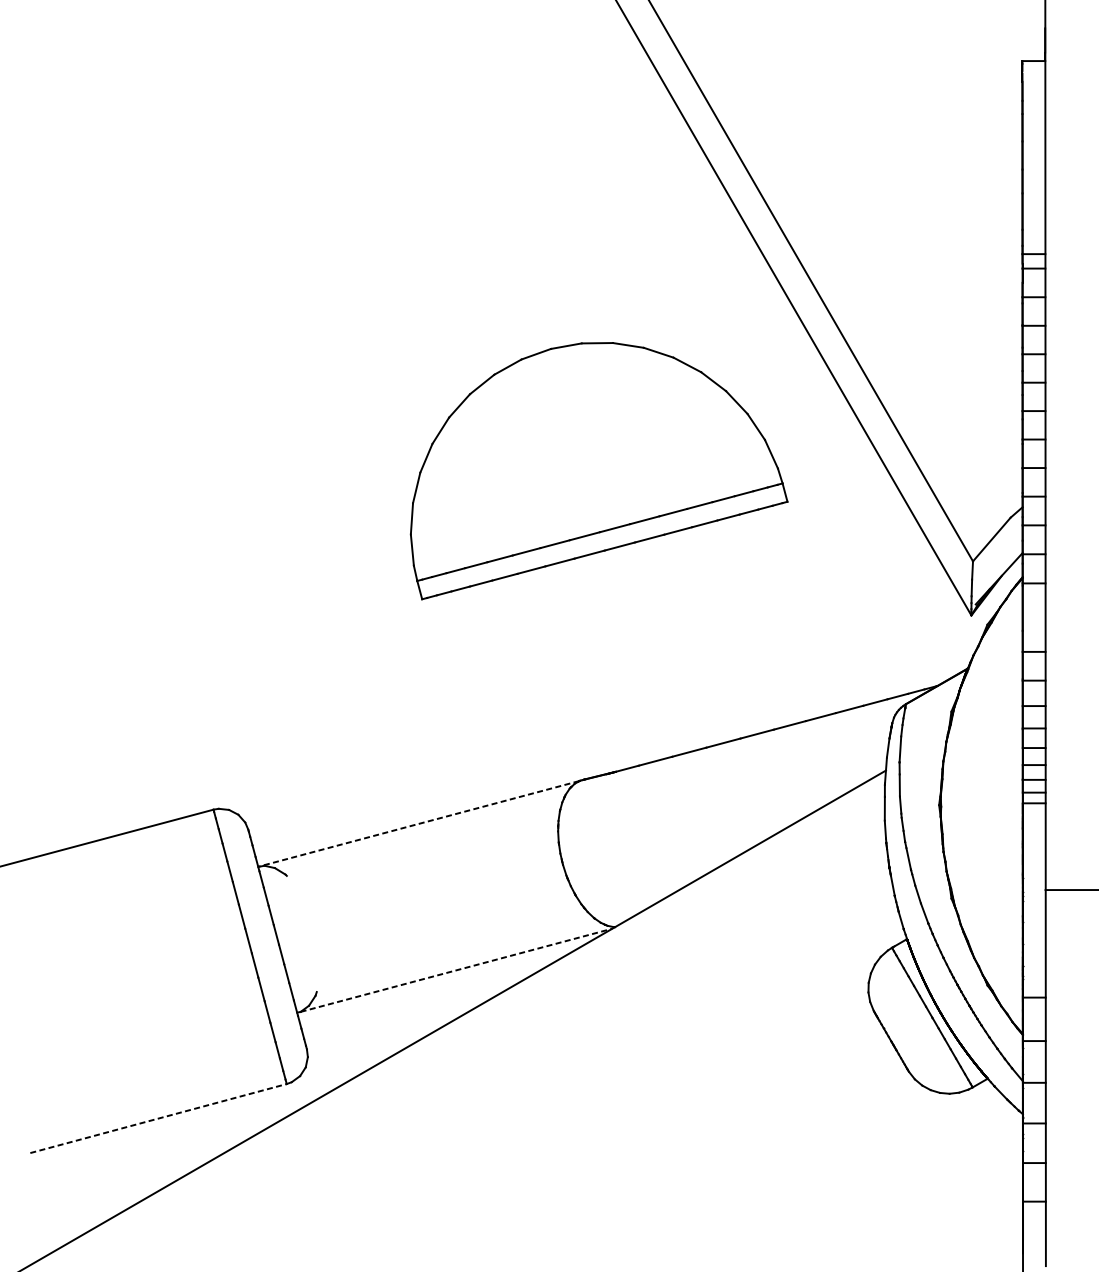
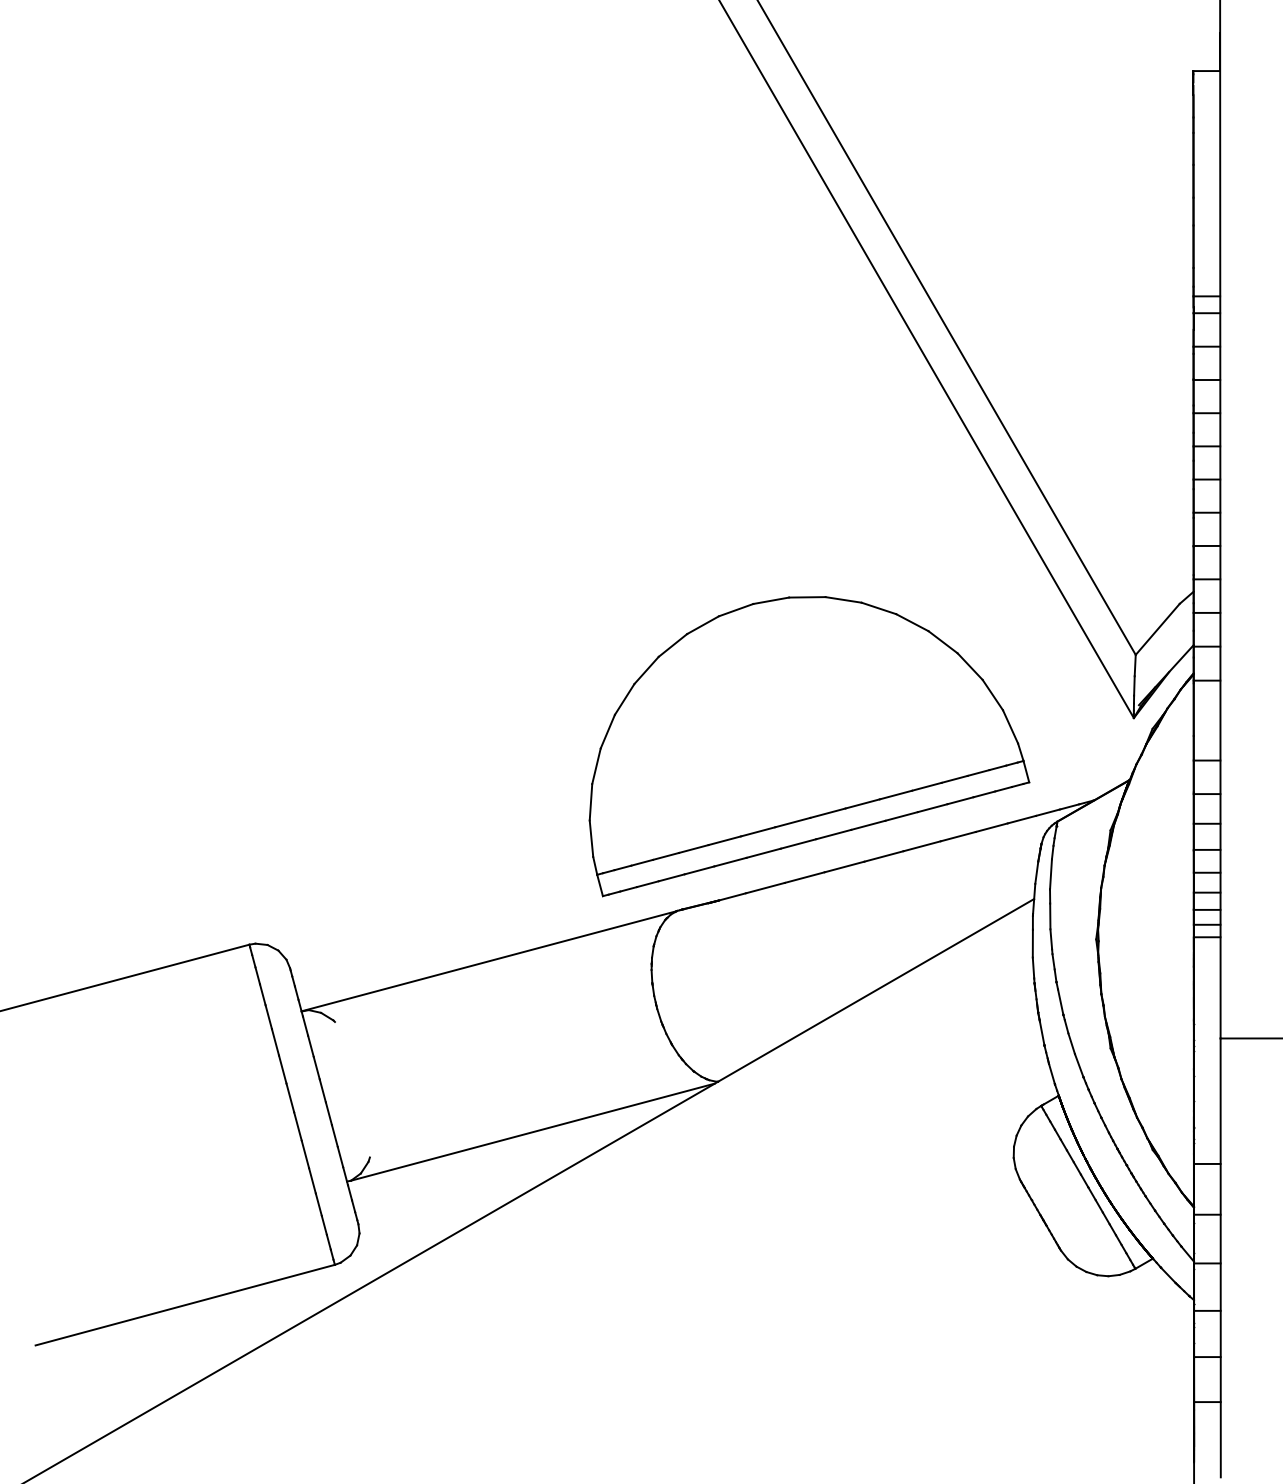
part: (599, 471) -> (809, 746), moved
line: (418, 824) -> (488, 961), dashed -> solid
line: (456, 970) -> (533, 1132), dashed -> solid
line: (158, 1118) -> (185, 1305), dashed -> solid

